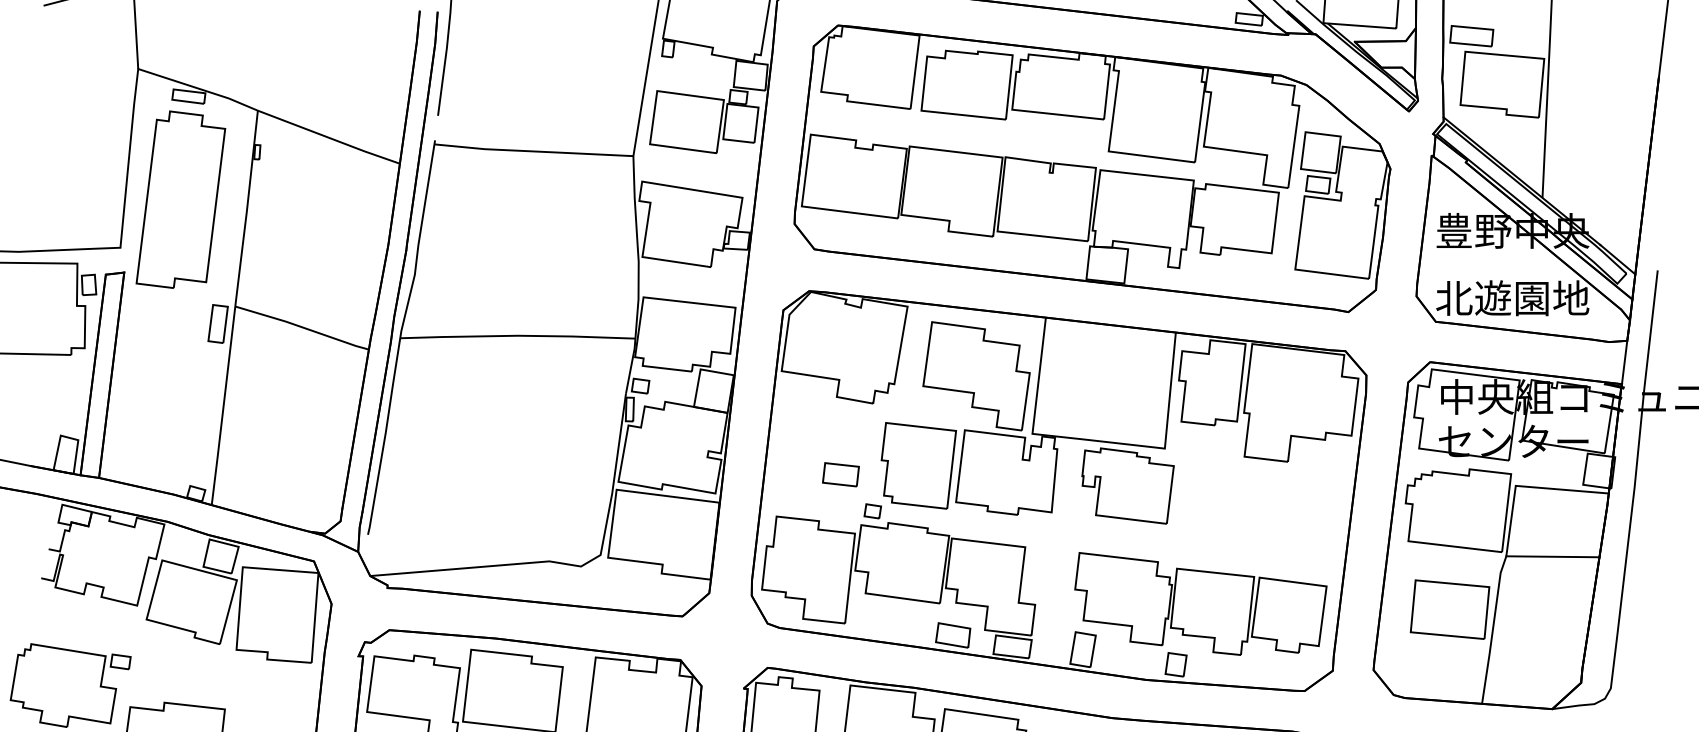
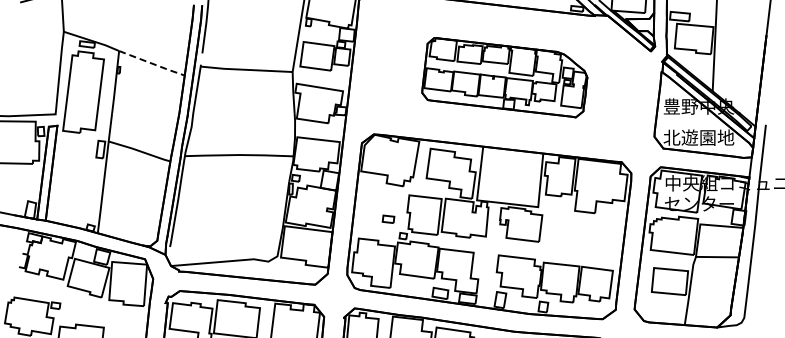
line: (330, 137) -> (152, 63), solid -> dashed
part: (1091, 167) -> (504, 77), size x0.6
part: (840, 475) -> (388, 219), size x0.7

